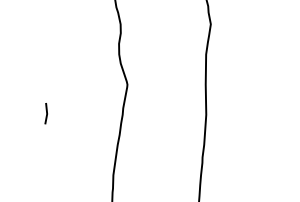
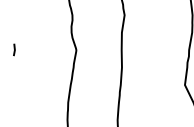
line: (46, 112) -> (14, 49), moved

